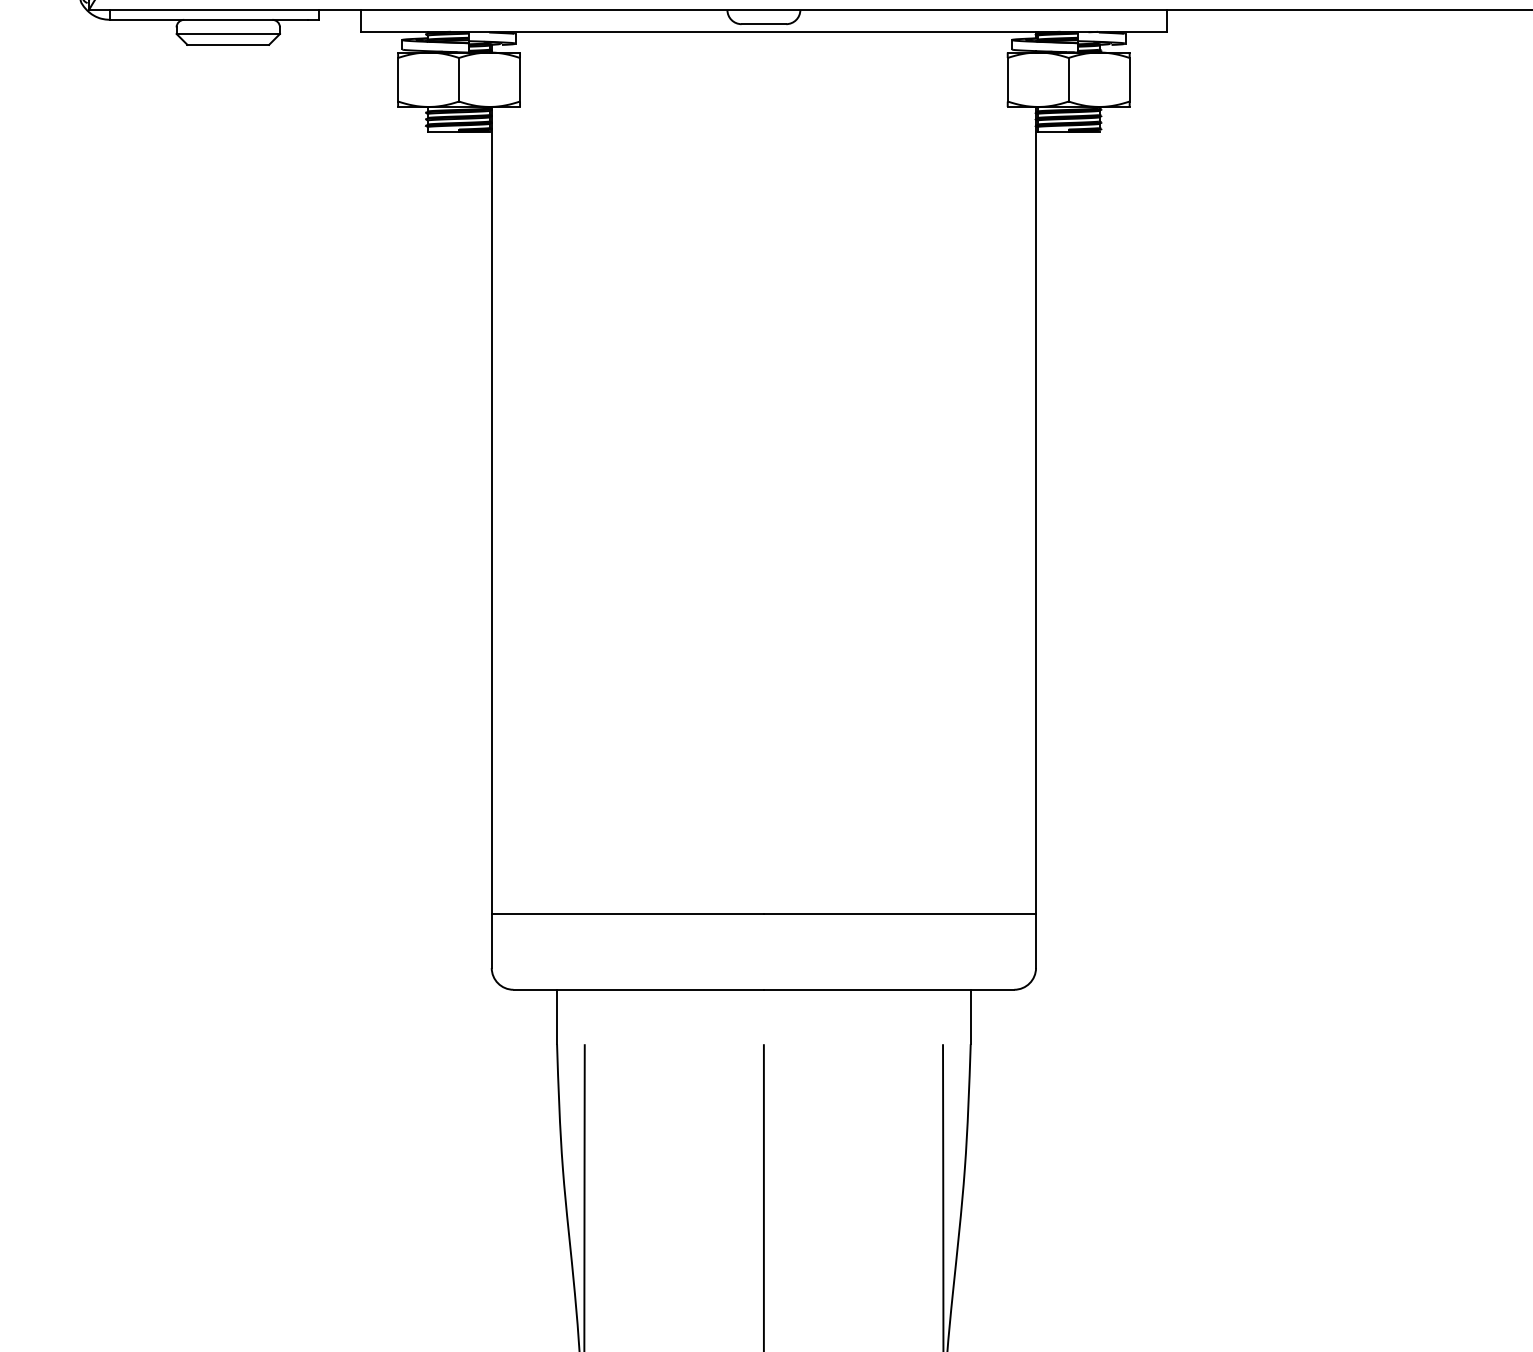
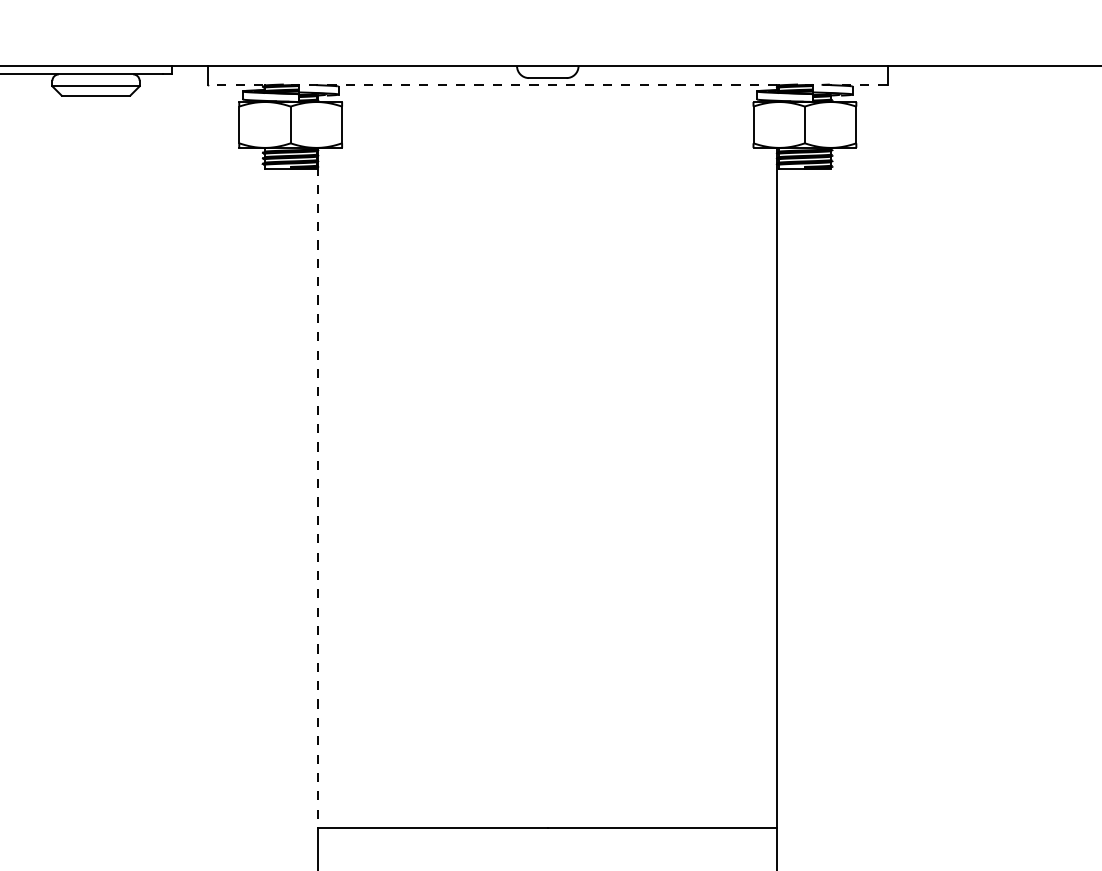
line: (763, 31) -> (547, 84), solid -> dashed
line: (491, 522) -> (318, 498), solid -> dashed

